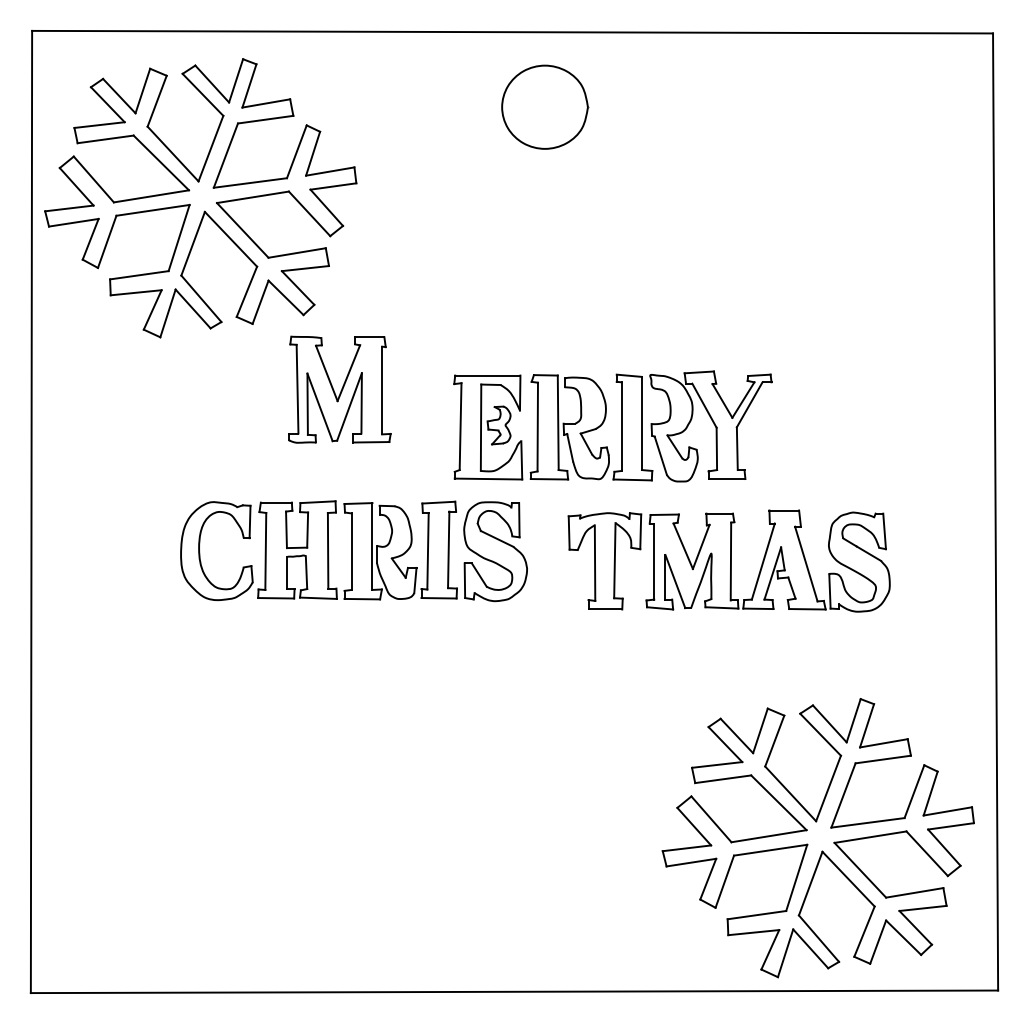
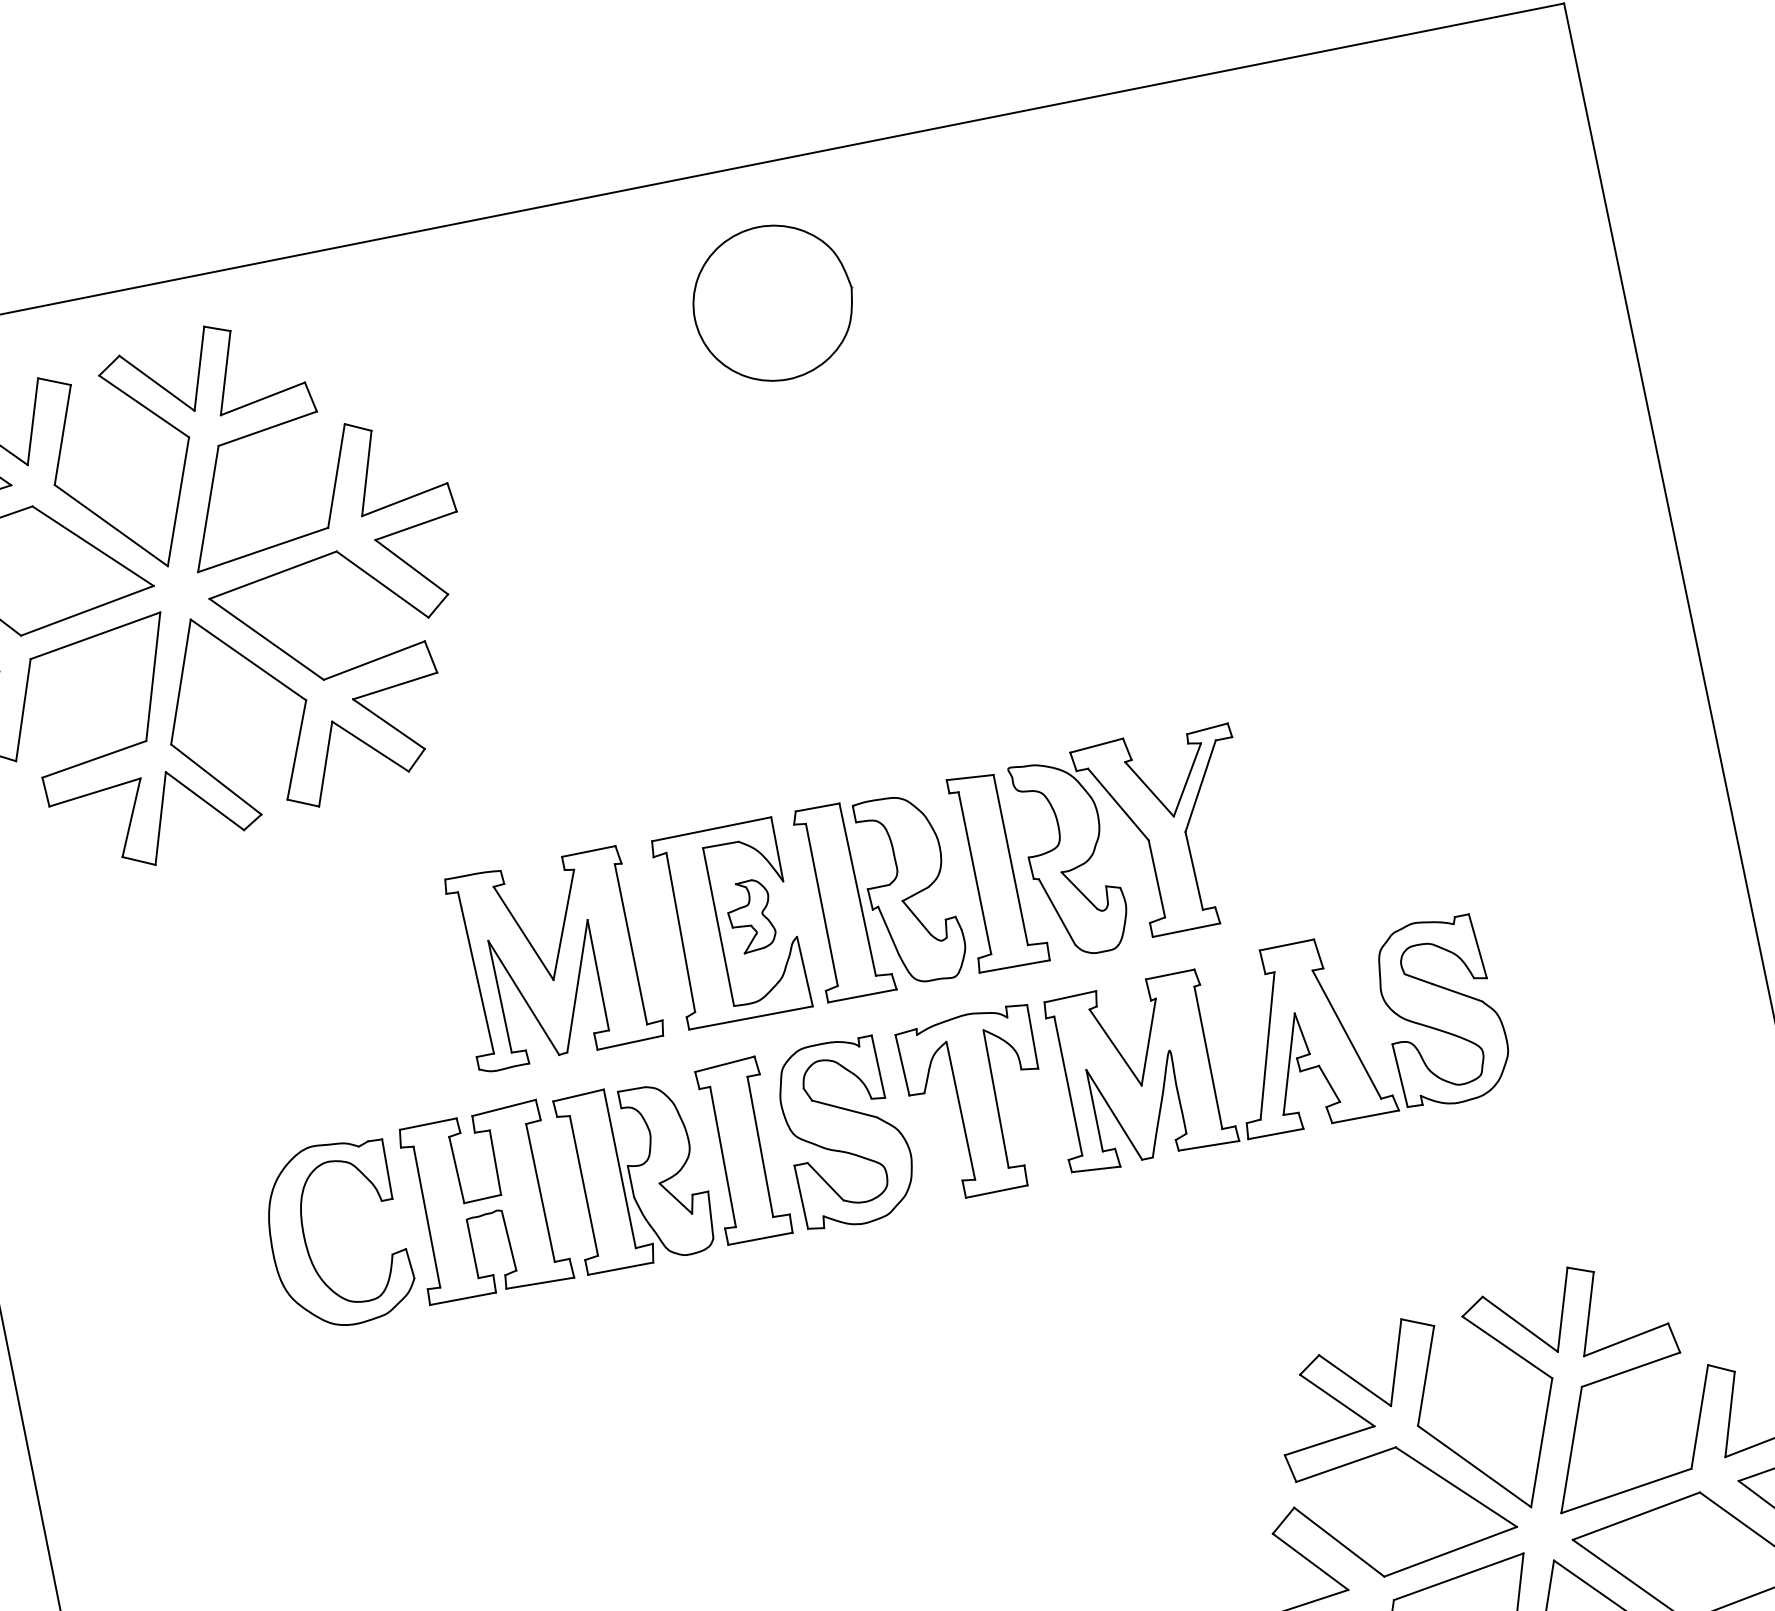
part: (339, 389) -> (552, 958), moved
part: (604, 422) -> (942, 872), moved
part: (728, 560) -> (1203, 1056), moved

